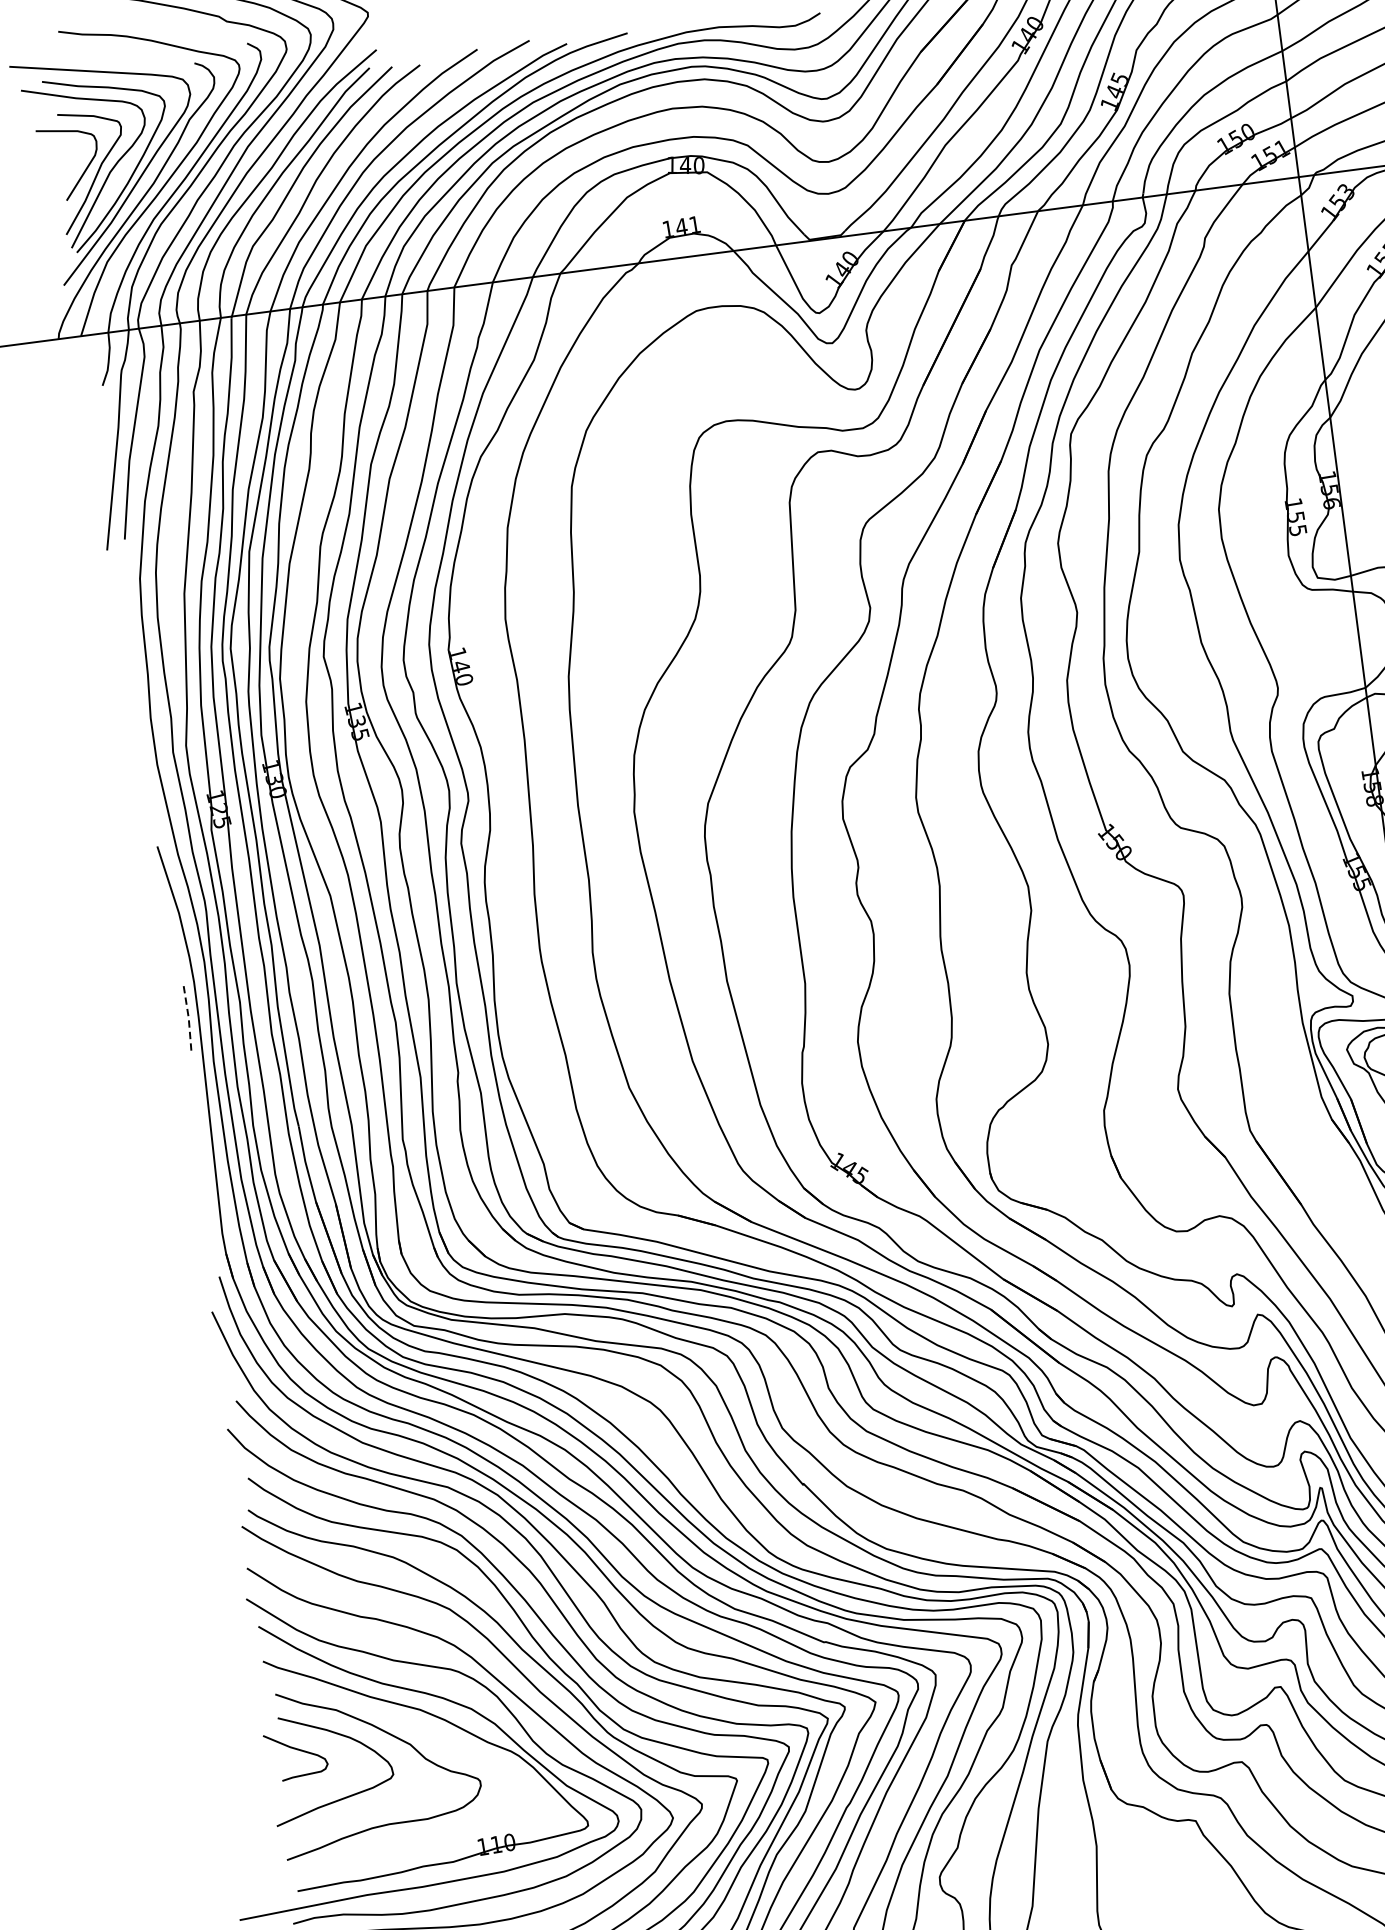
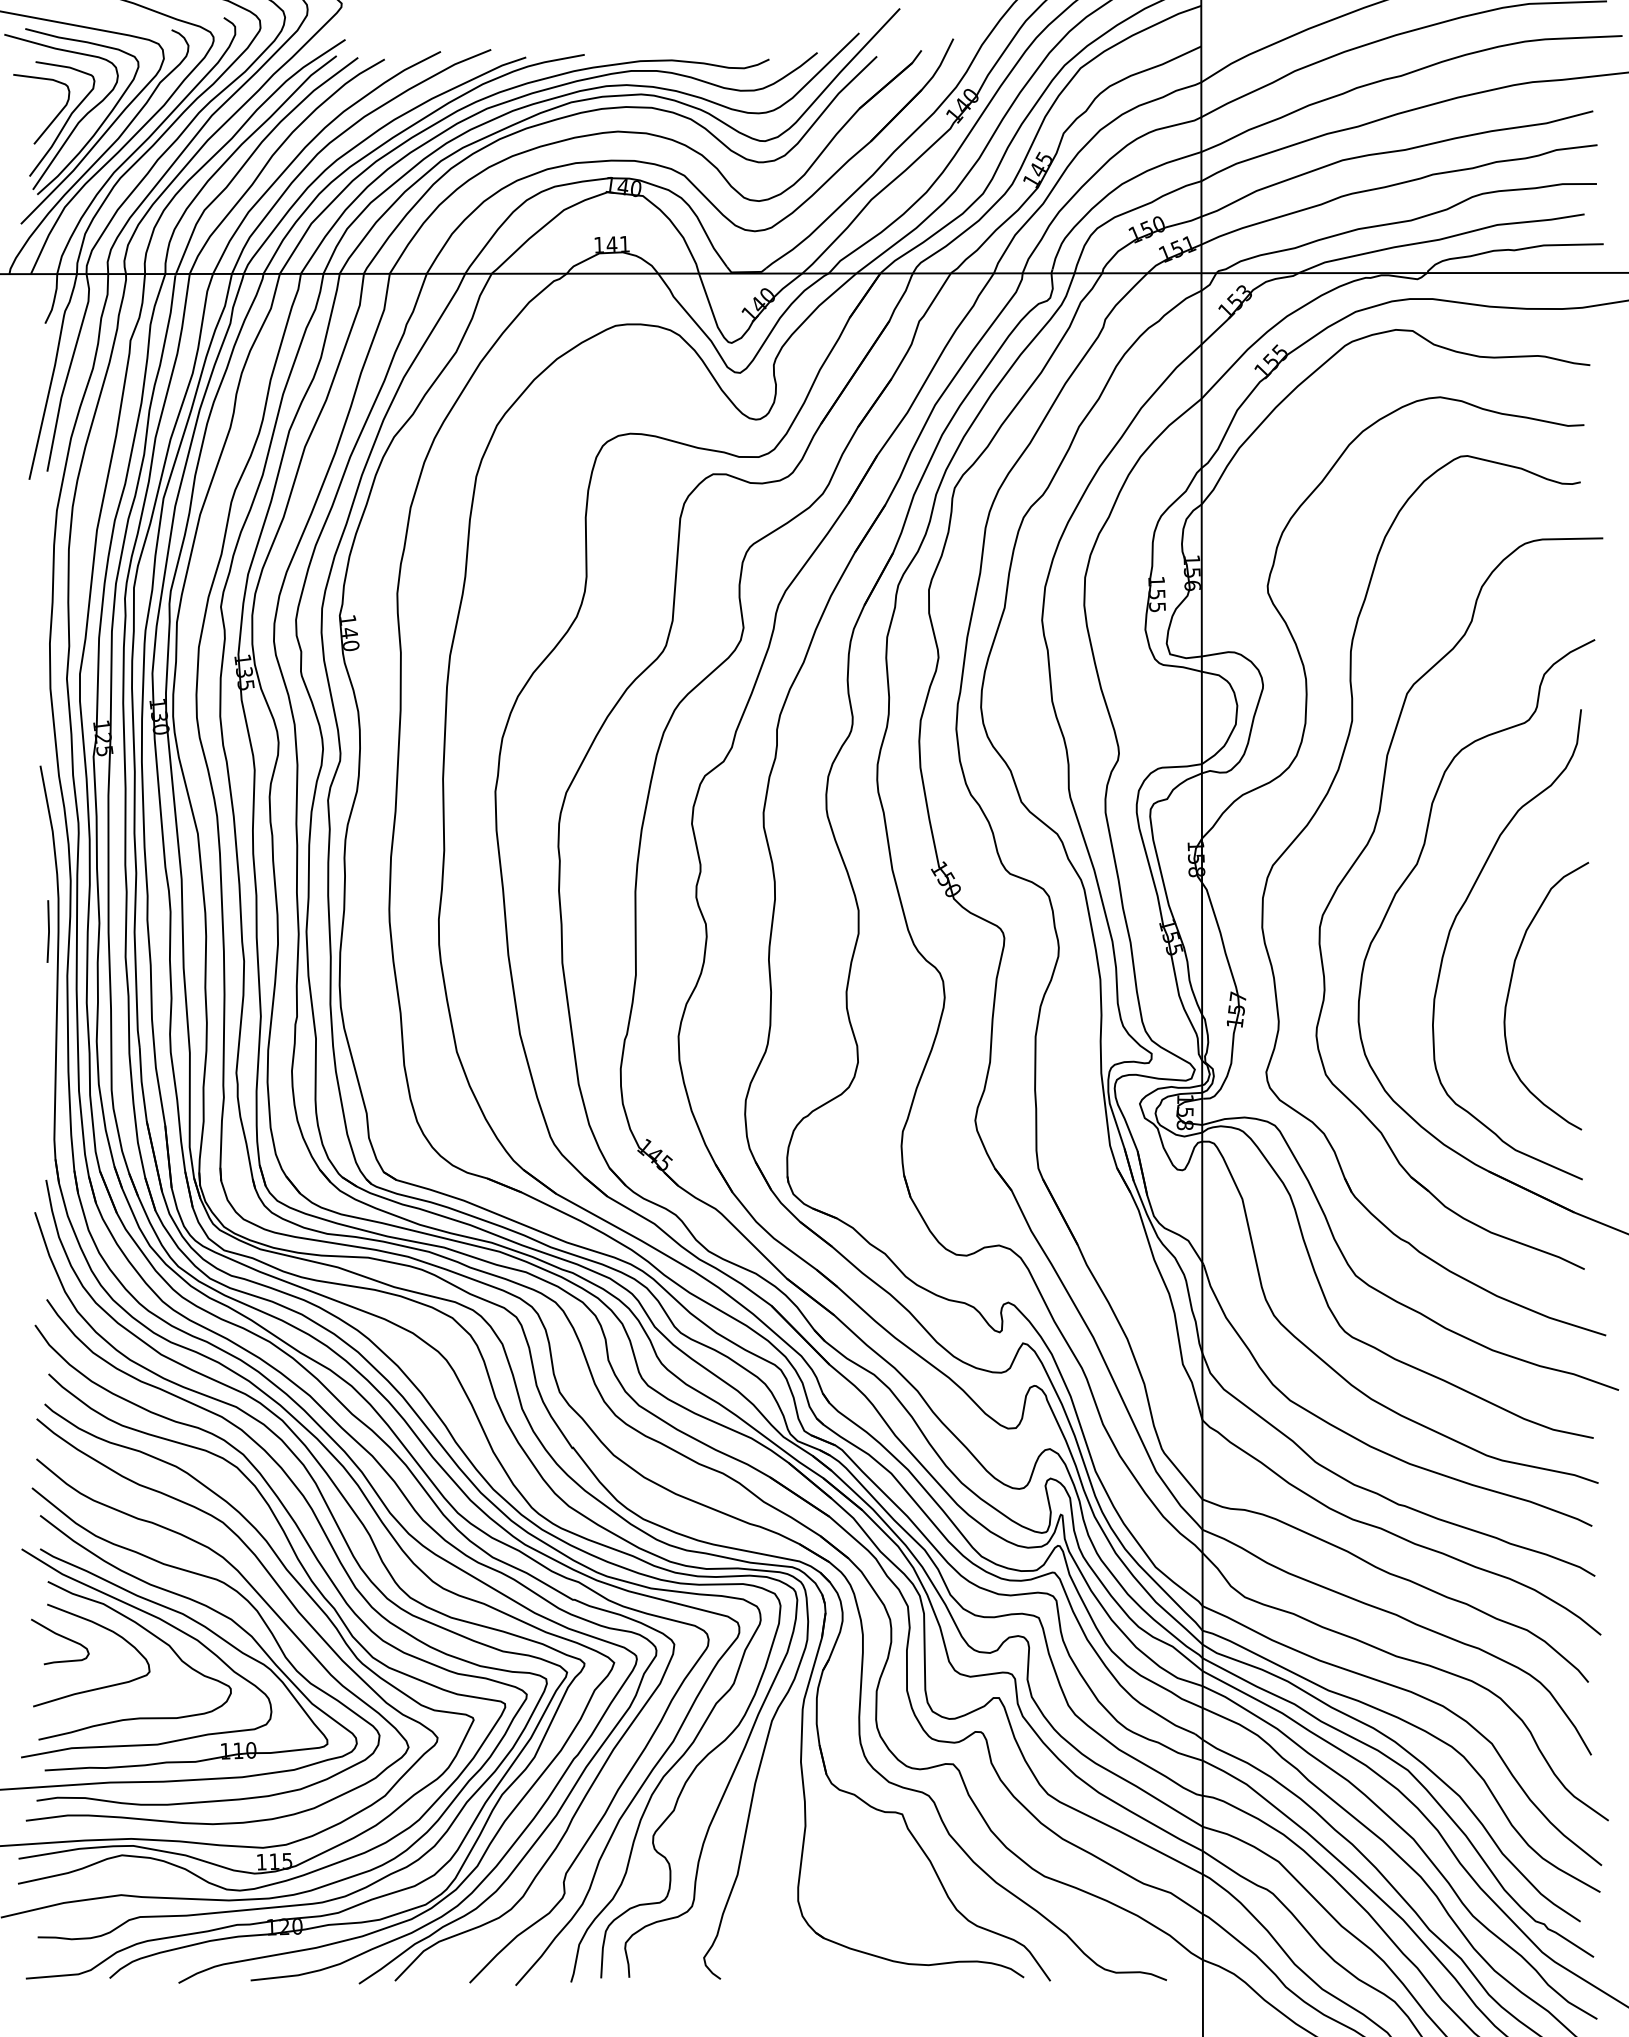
line: (189, 1017) -> (49, 931), dashed -> solid
curve: (403, 1722) -> (165, 1623), added

